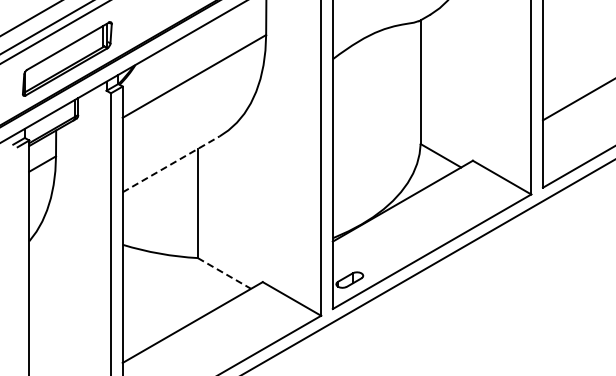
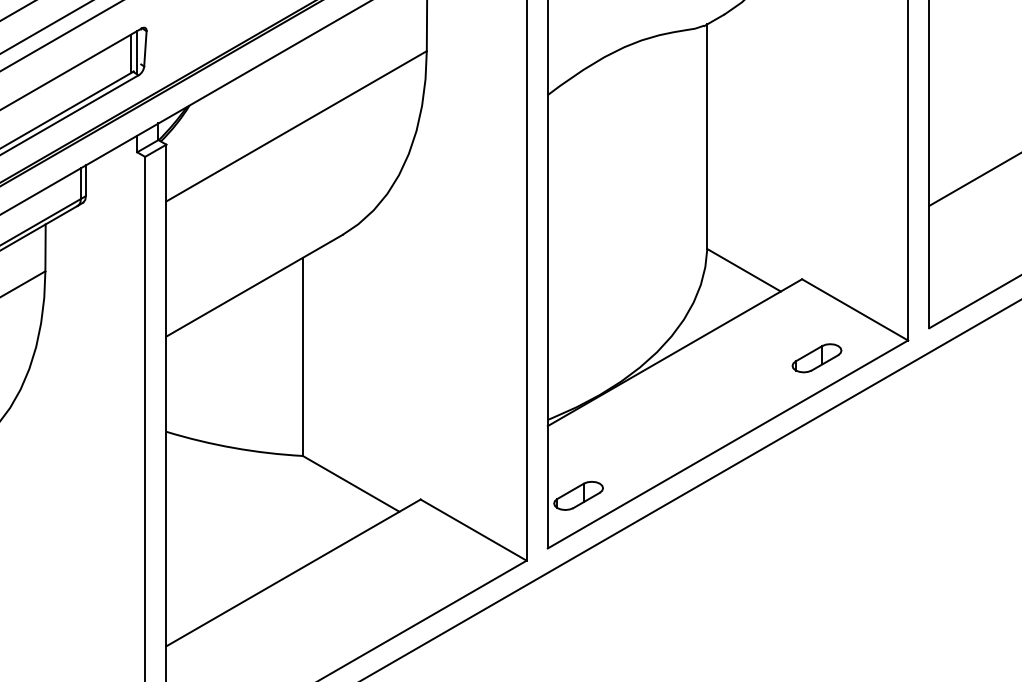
line: (171, 164) -> (254, 286), dashed -> solid
part: (480, 203) -> (815, 356), added
line: (224, 273) -> (351, 483), dashed -> solid

